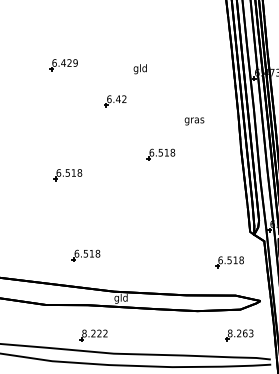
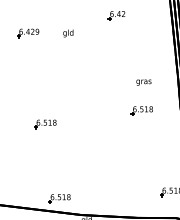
part: (63, 65) -> (28, 33), moved
text: (139, 69) -> (67, 33), moved
part: (115, 101) -> (116, 15), moved
part: (160, 154) -> (141, 110), moved
part: (85, 255) -> (59, 198), moved

